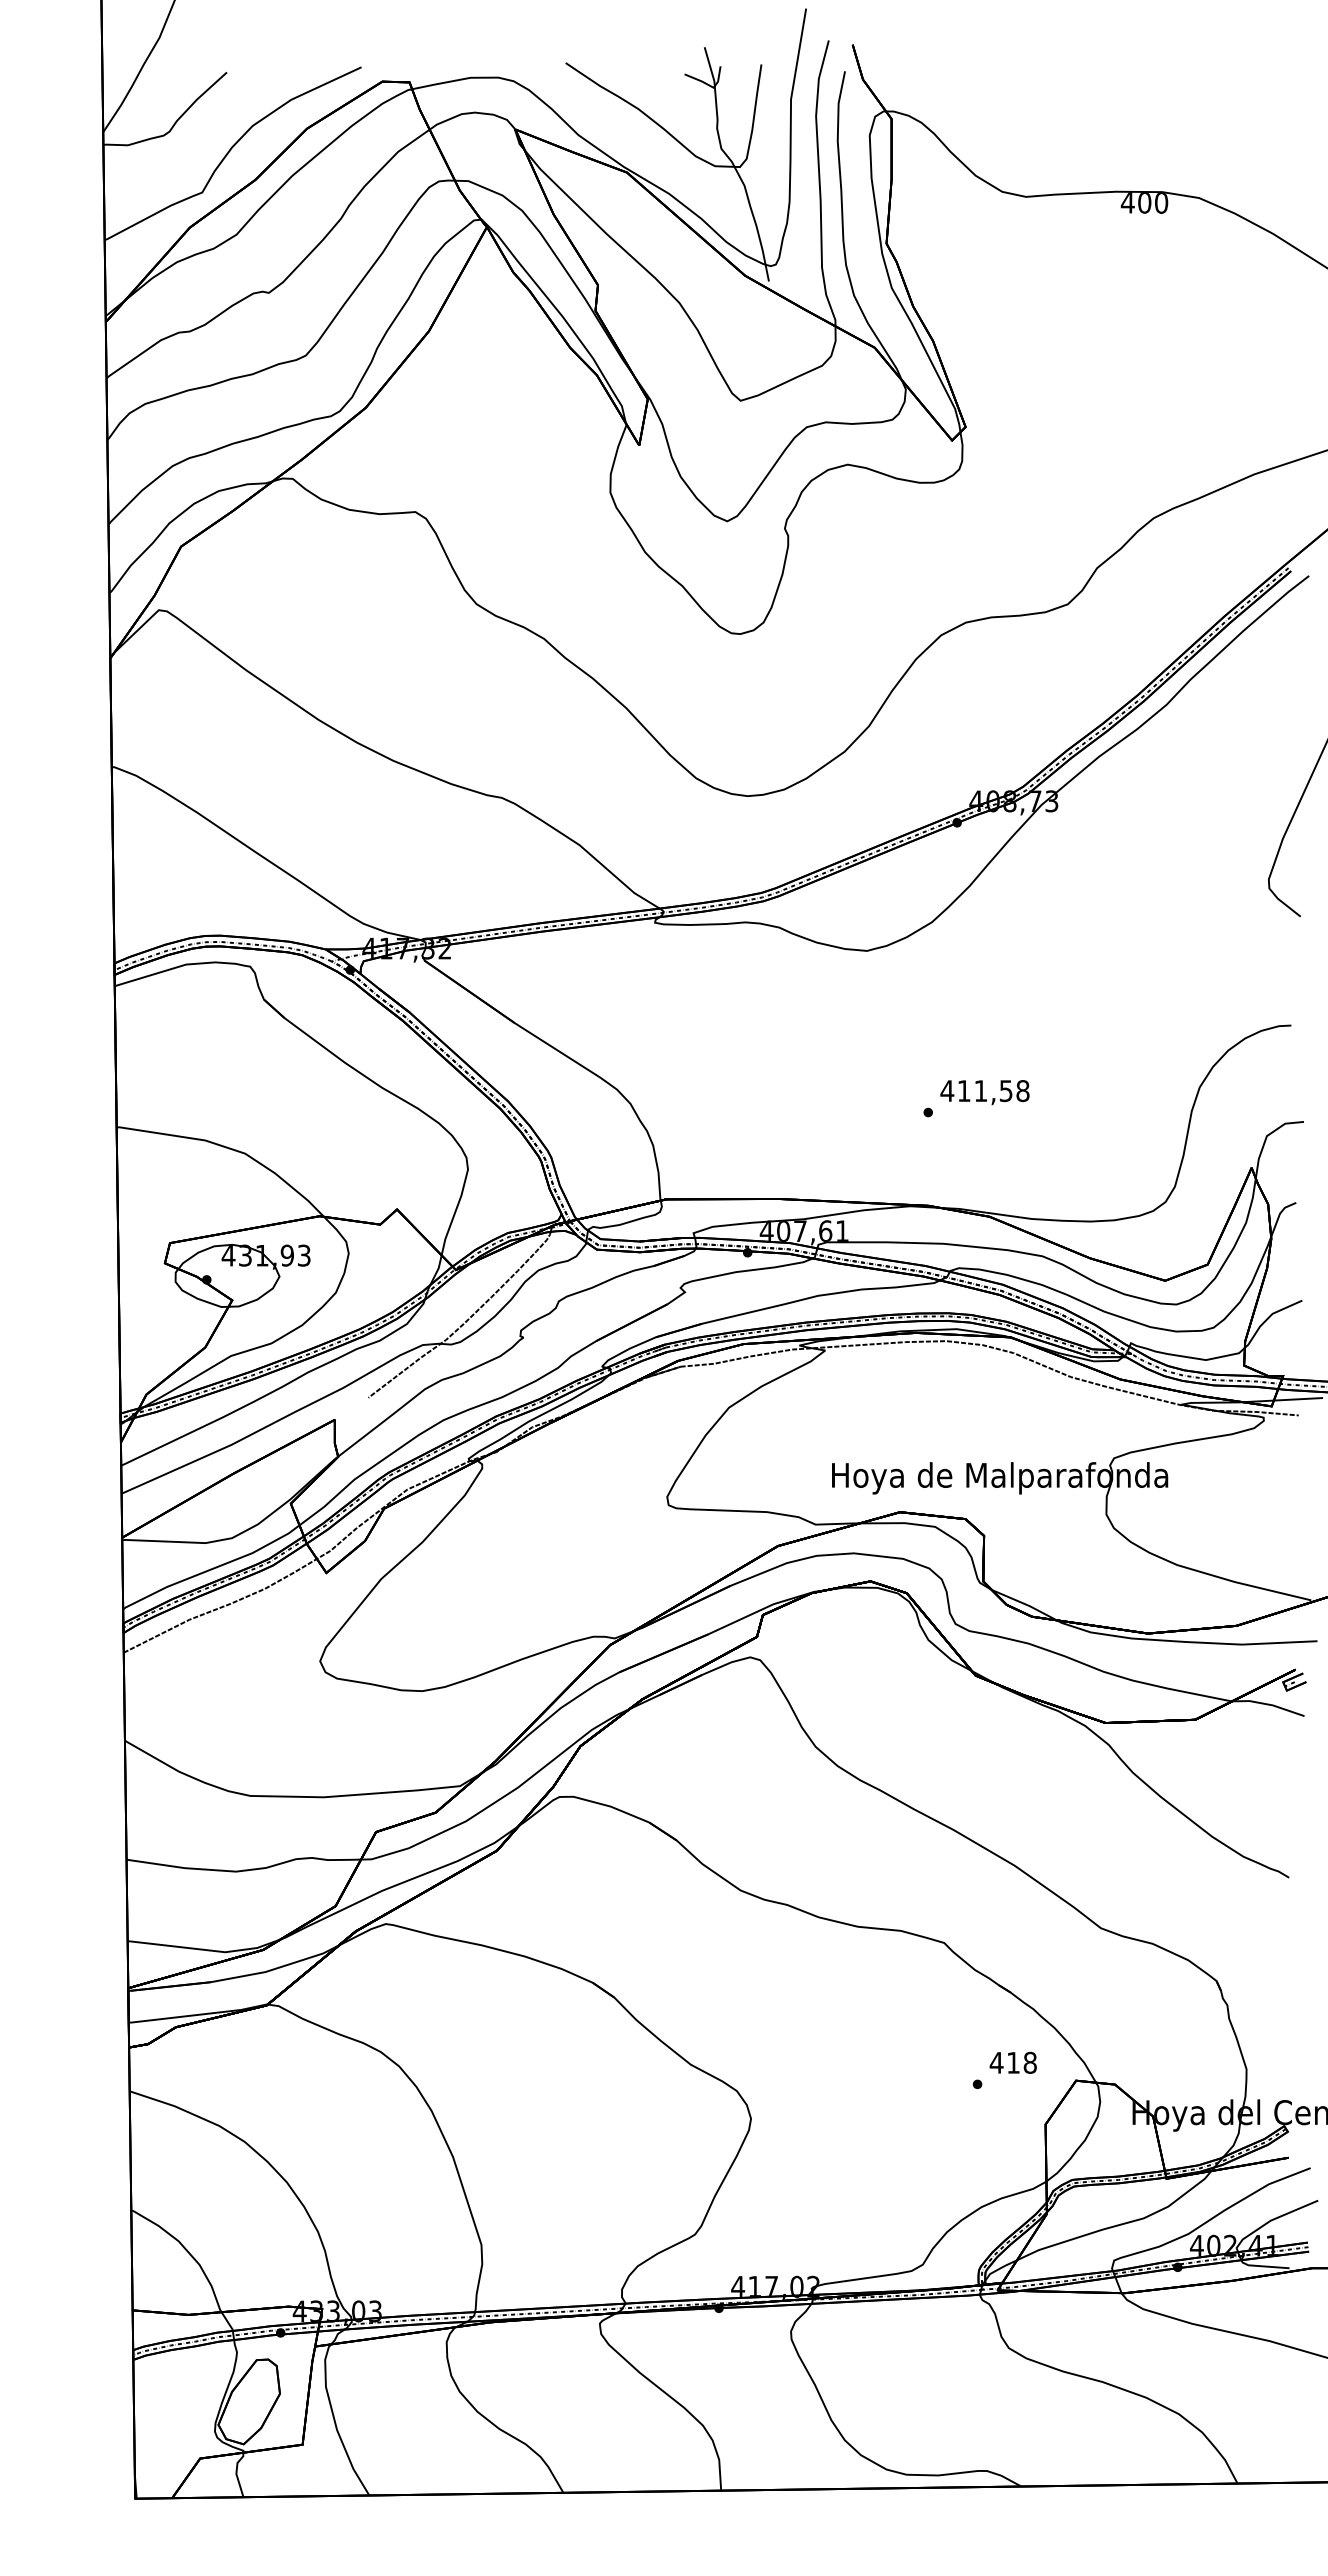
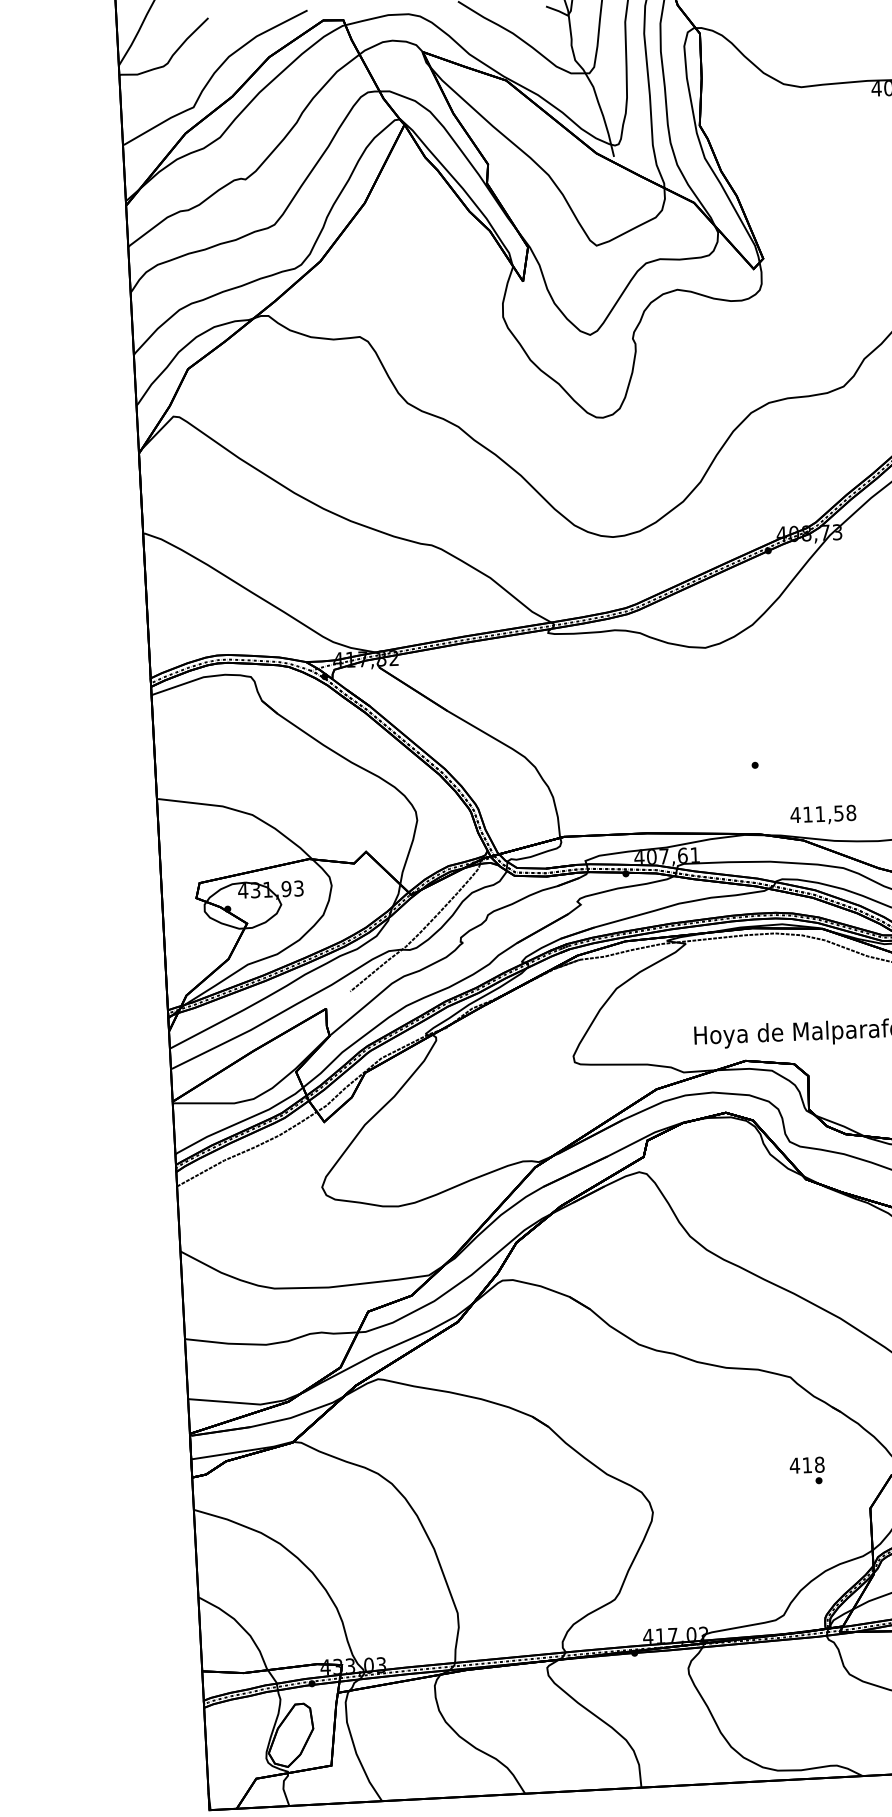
text: (984, 1092) -> (822, 815), moved
text: (1012, 2062) -> (806, 1465), moved

